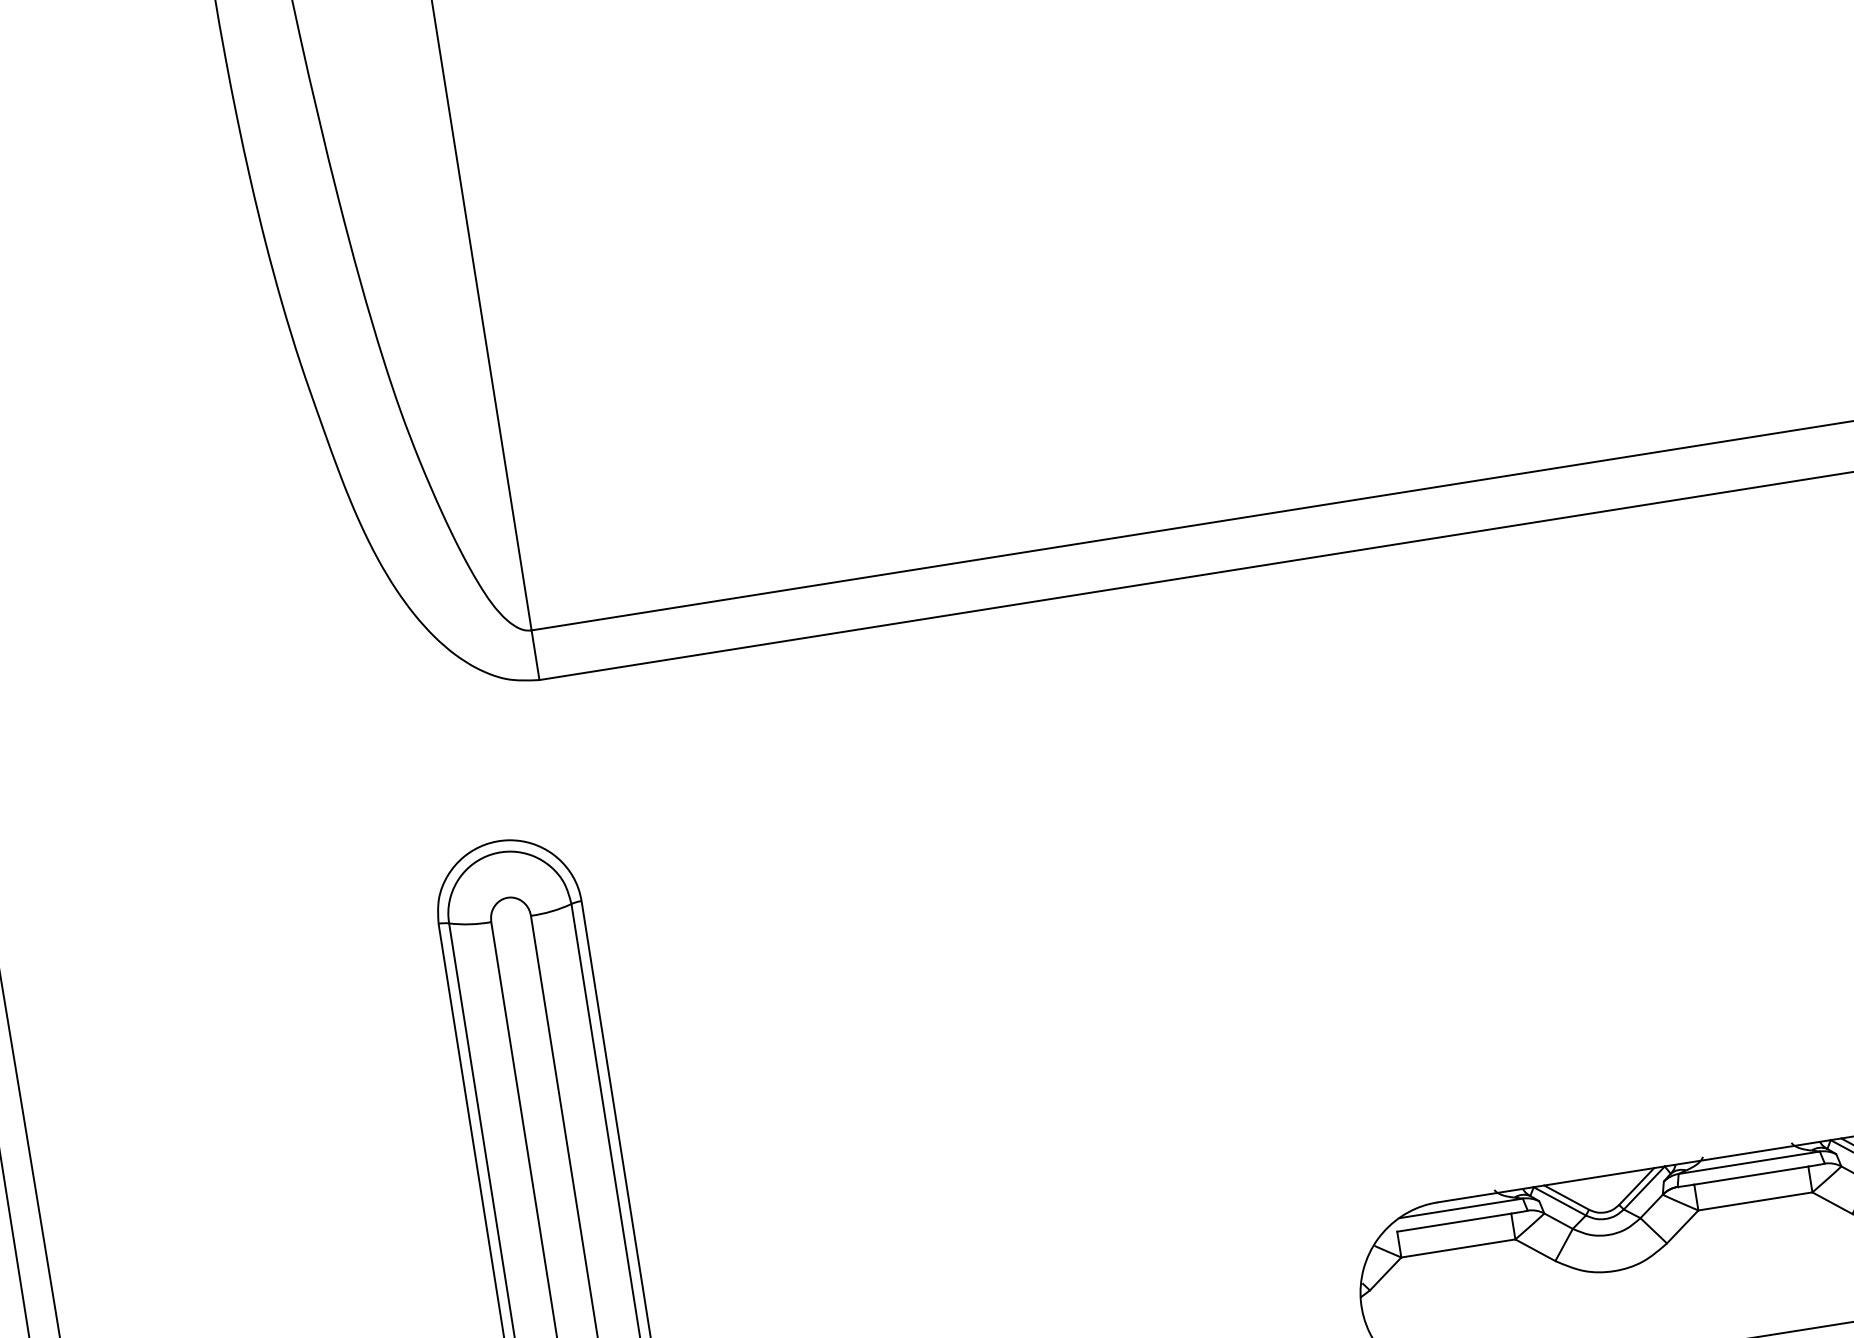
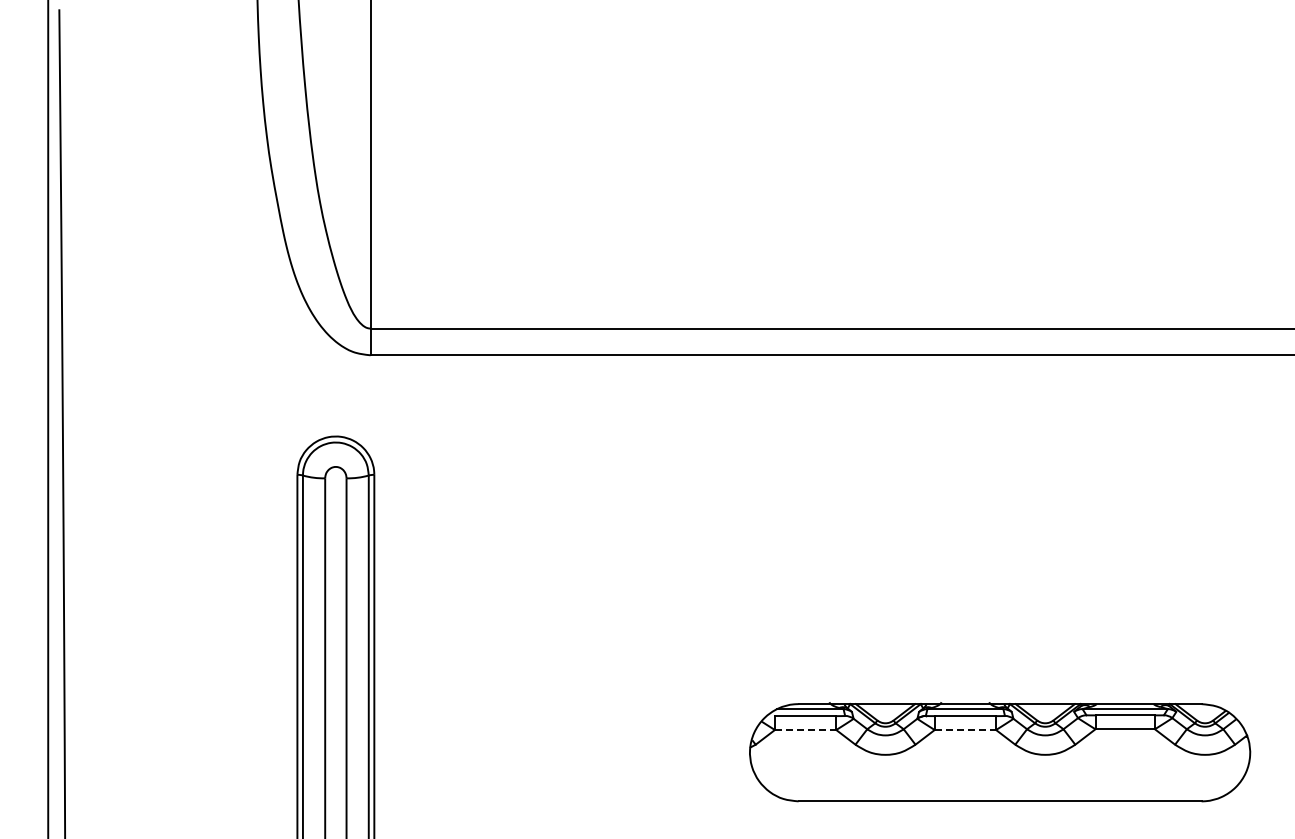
line: (1755, 1202) -> (965, 730), solid -> dashed
line: (1458, 1249) -> (805, 730), solid -> dashed

